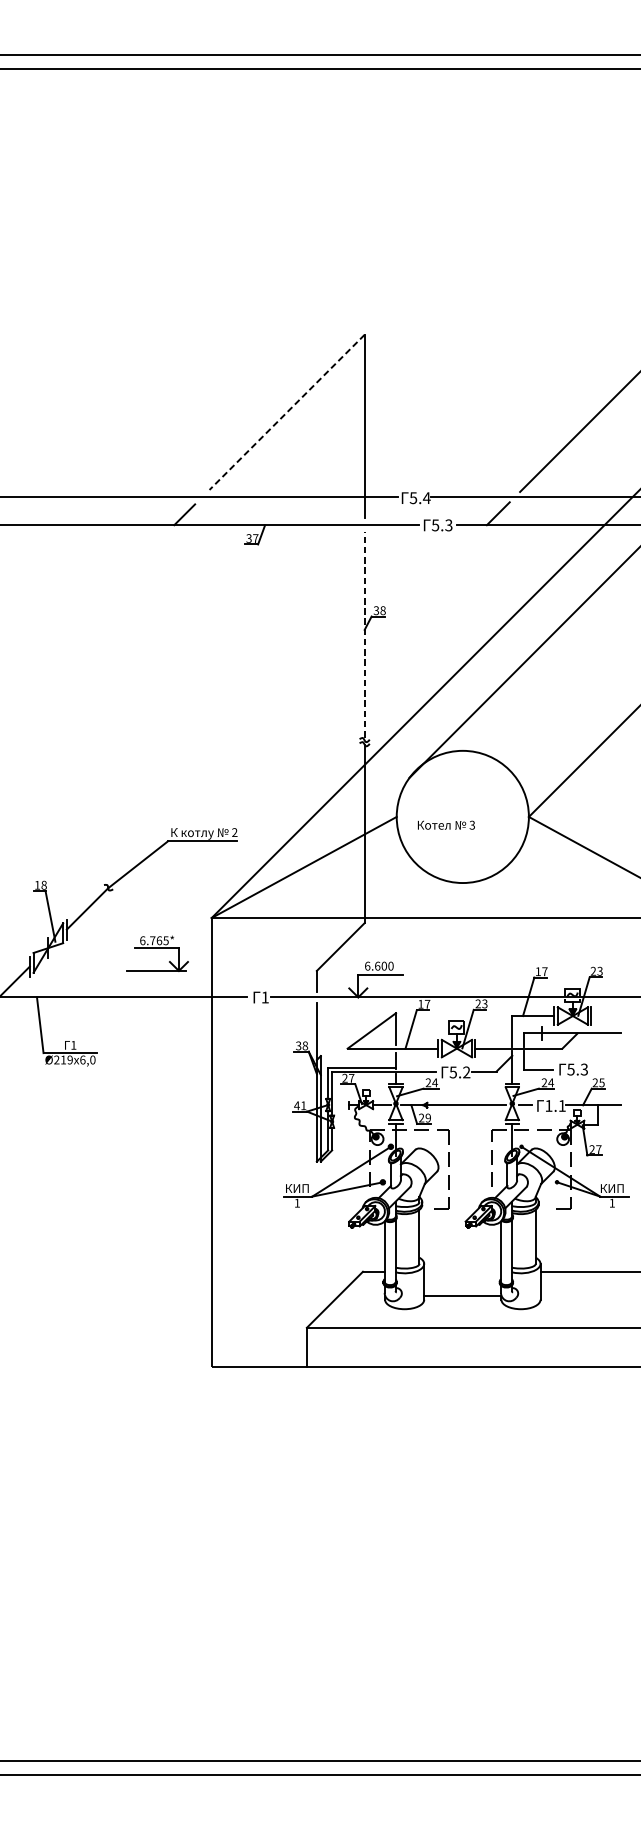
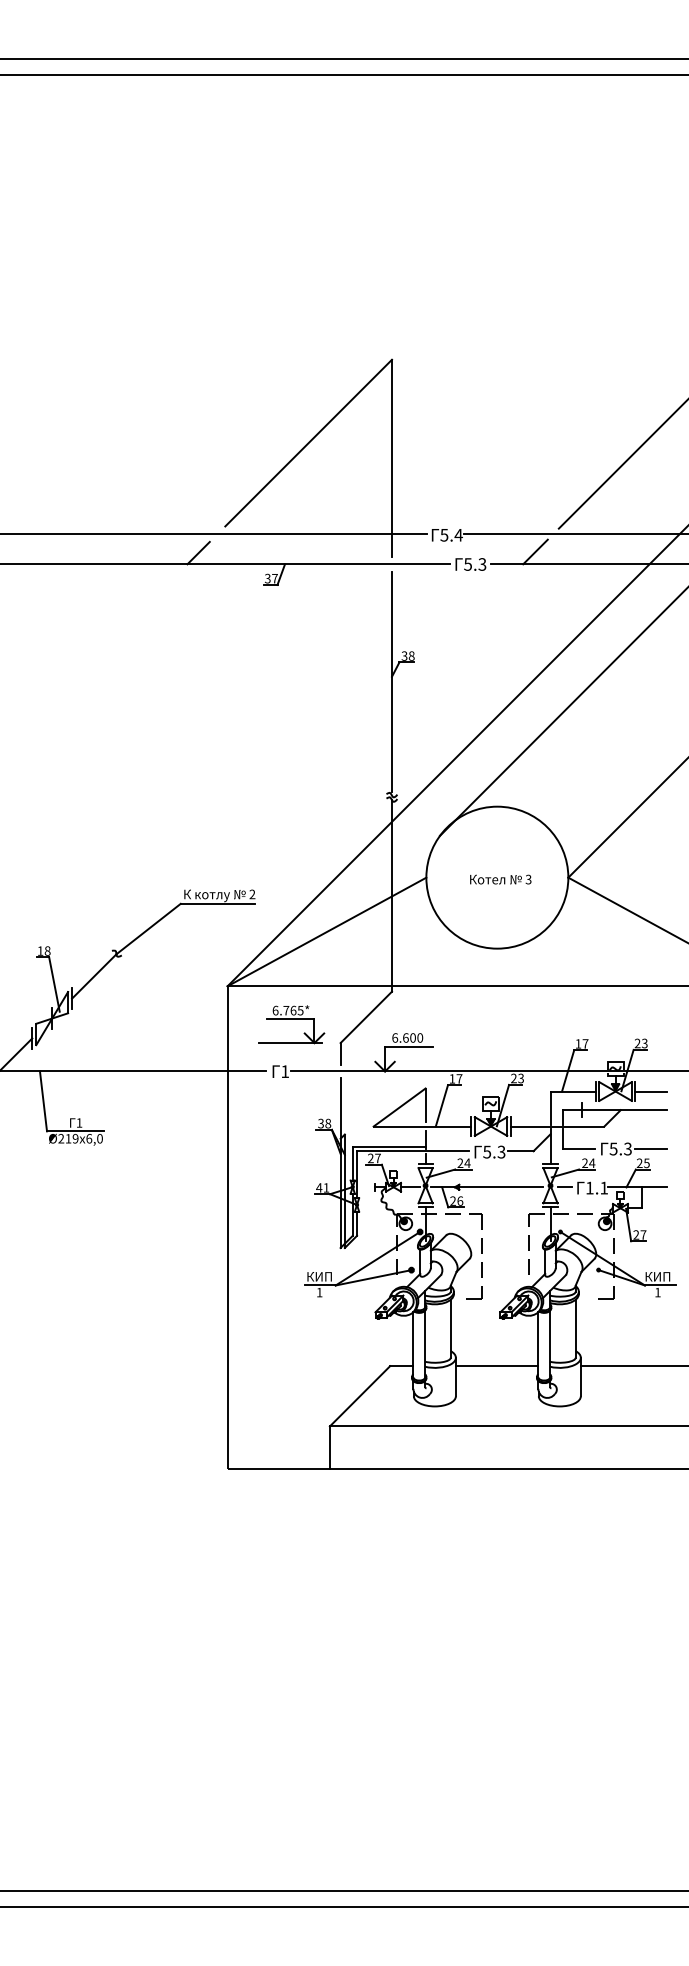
line: (286, 412) -> (308, 443), dashed -> solid
line: (364, 634) -> (391, 681), dashed -> solid
text: (446, 825) -> (500, 879), moved
part: (157, 953) -> (291, 1024), moved
line: (606, 1016) -> (651, 1091), added
line: (606, 1070) -> (651, 1149), added
text: (466, 1072) -> (501, 1152), 5.2 -> 5.3
text: (428, 1117) -> (460, 1200), 29 -> 26
line: (462, 1296) -> (496, 1366), moved

